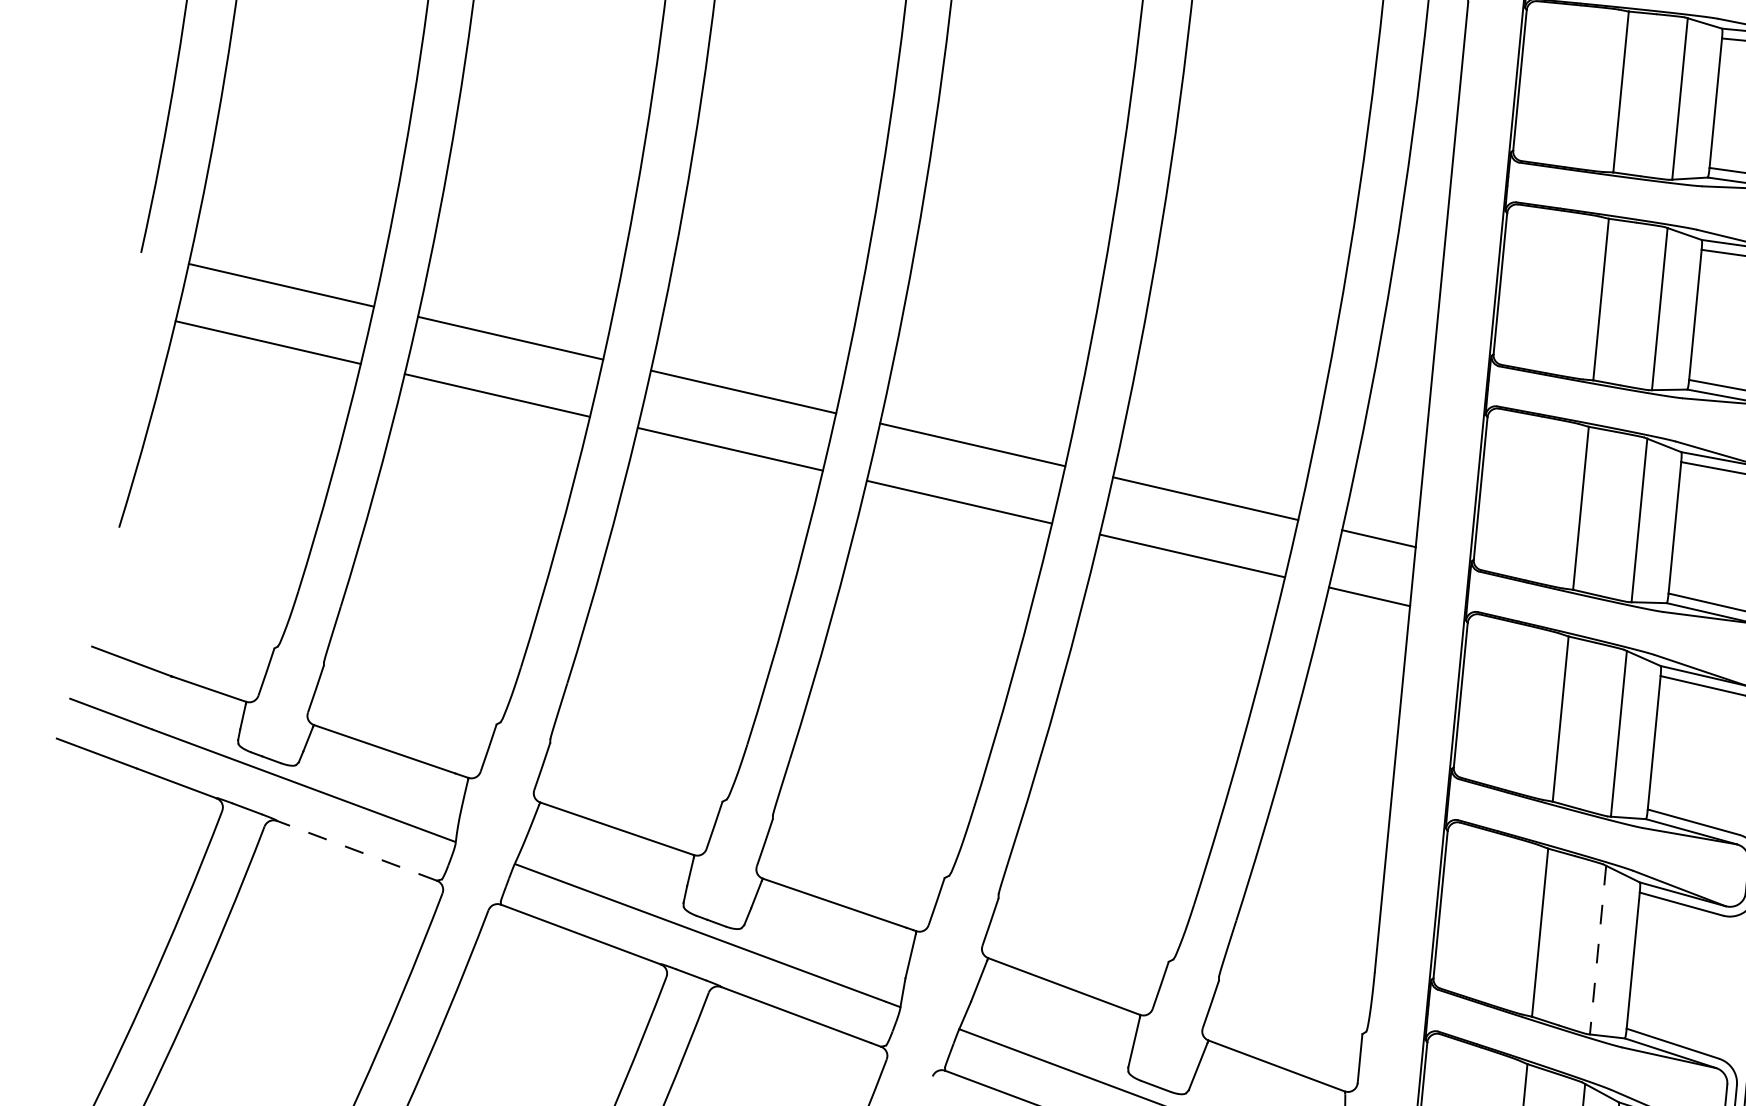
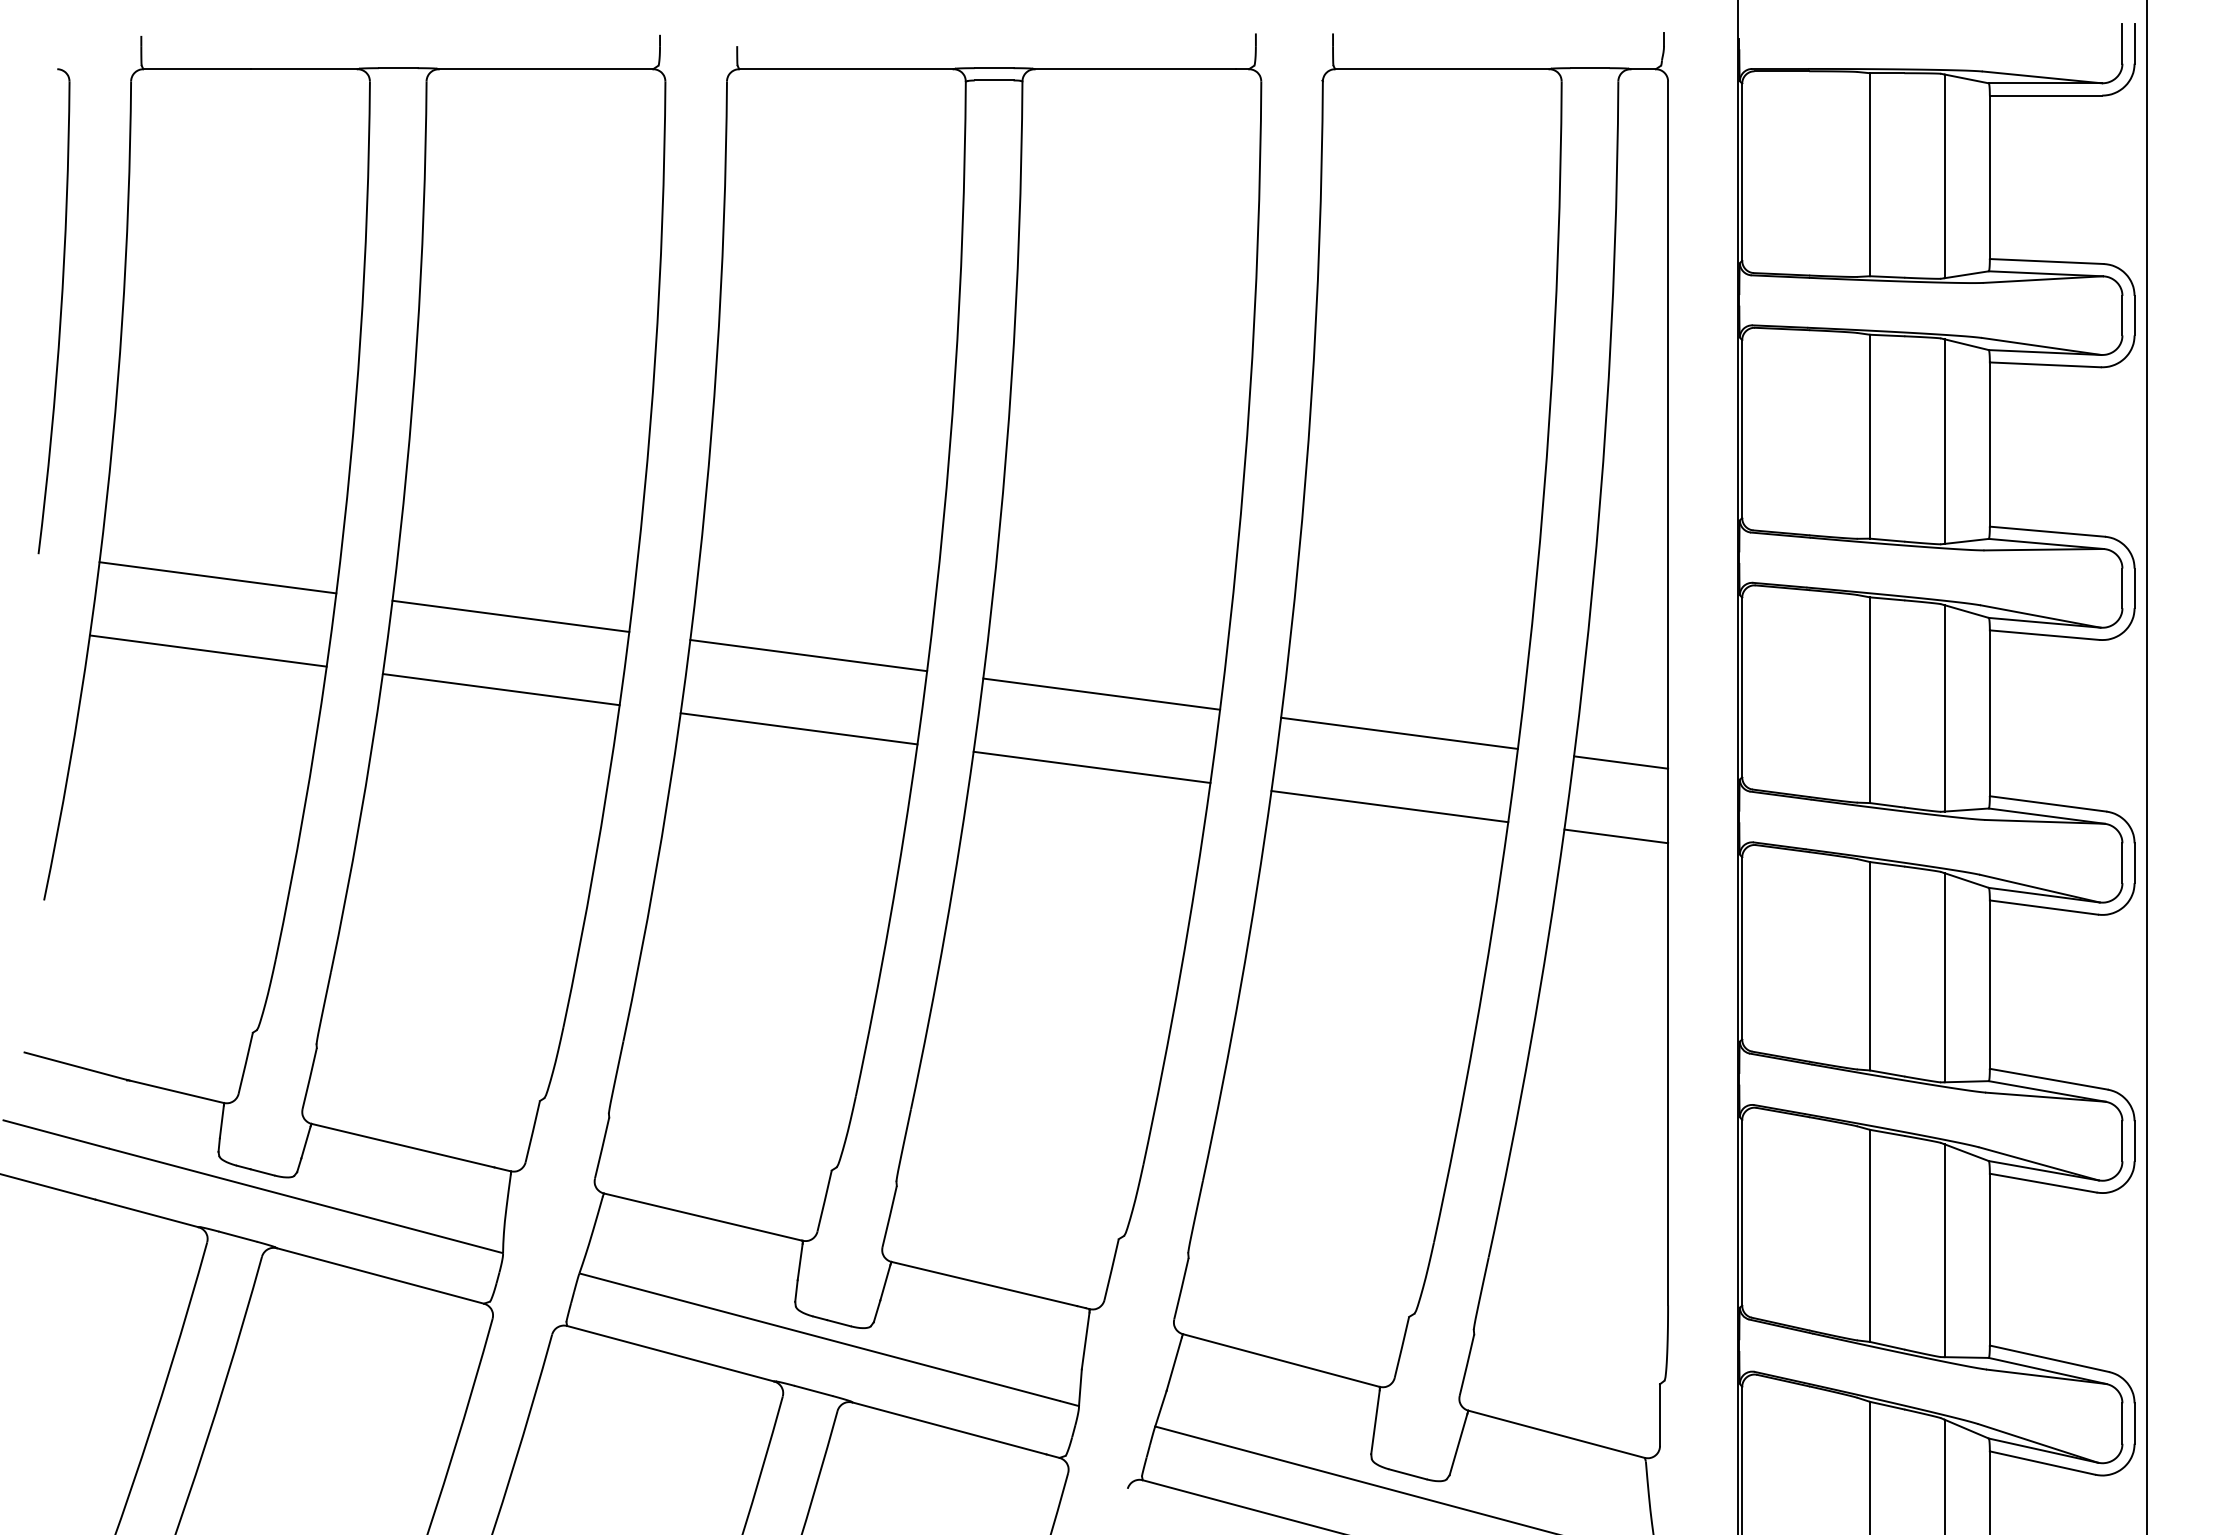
line: (357, 850) -> (380, 1275), dashed -> solid
line: (1597, 950) -> (1944, 1251), dashed -> solid

